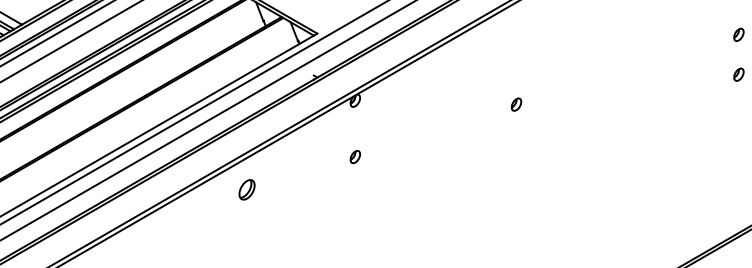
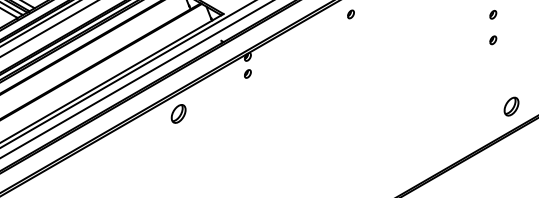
part: (515, 104) -> (350, 14), moved
part: (354, 156) -> (247, 73), moved
part: (246, 189) -> (178, 113), size x1.43

